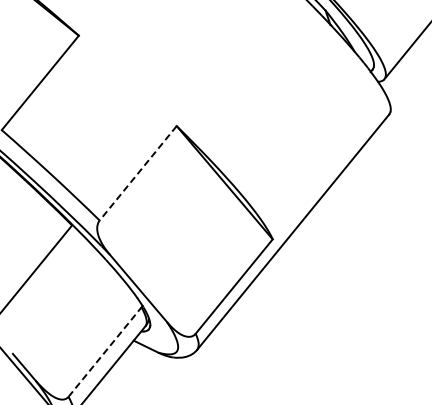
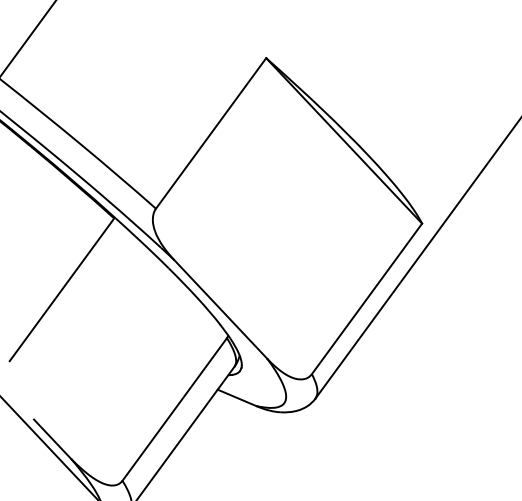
line: (138, 173) -> (211, 133), dashed -> solid
line: (105, 352) -> (175, 410), dashed -> solid

